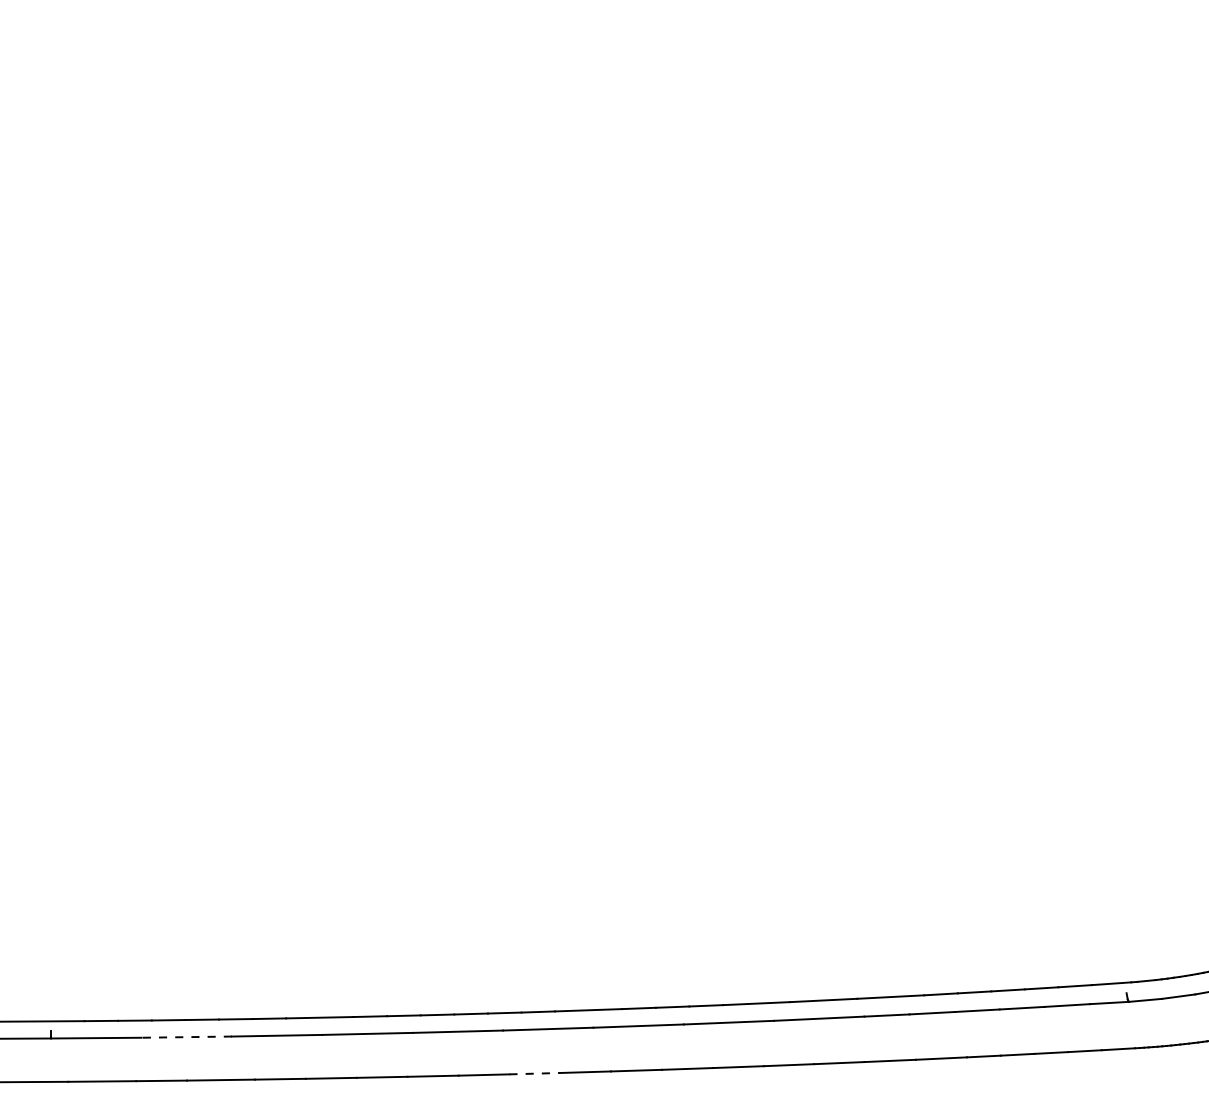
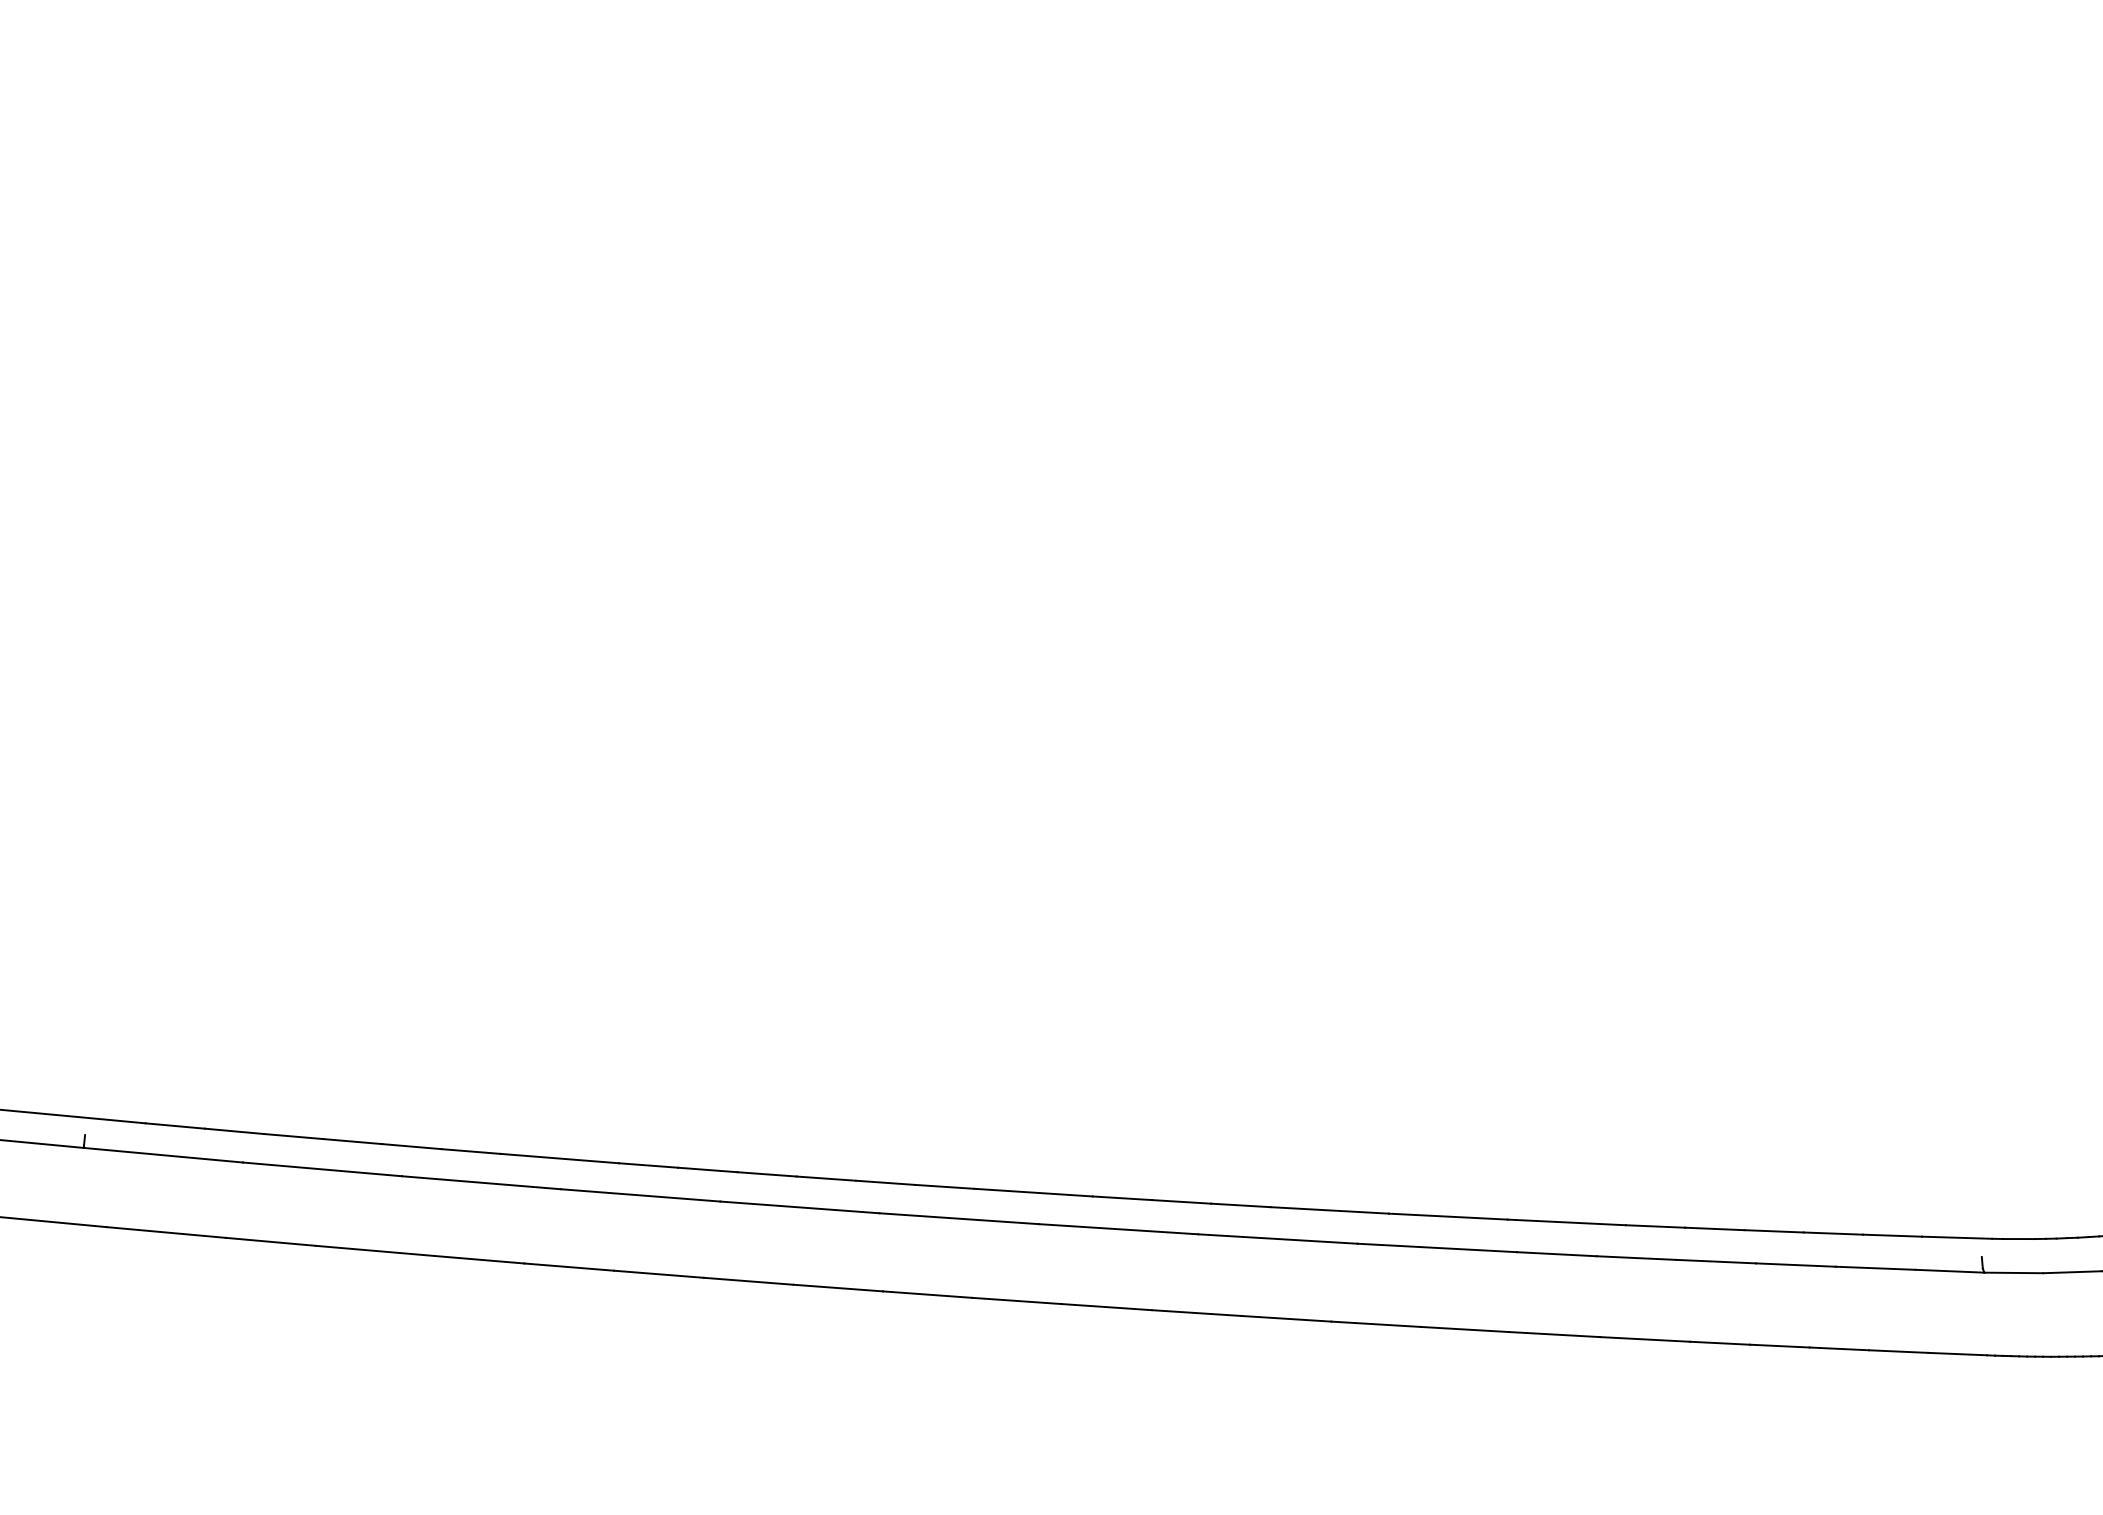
line: (186, 1037) -> (321, 1169), dashed -> solid
line: (535, 1073) -> (929, 1294), dashed -> solid

